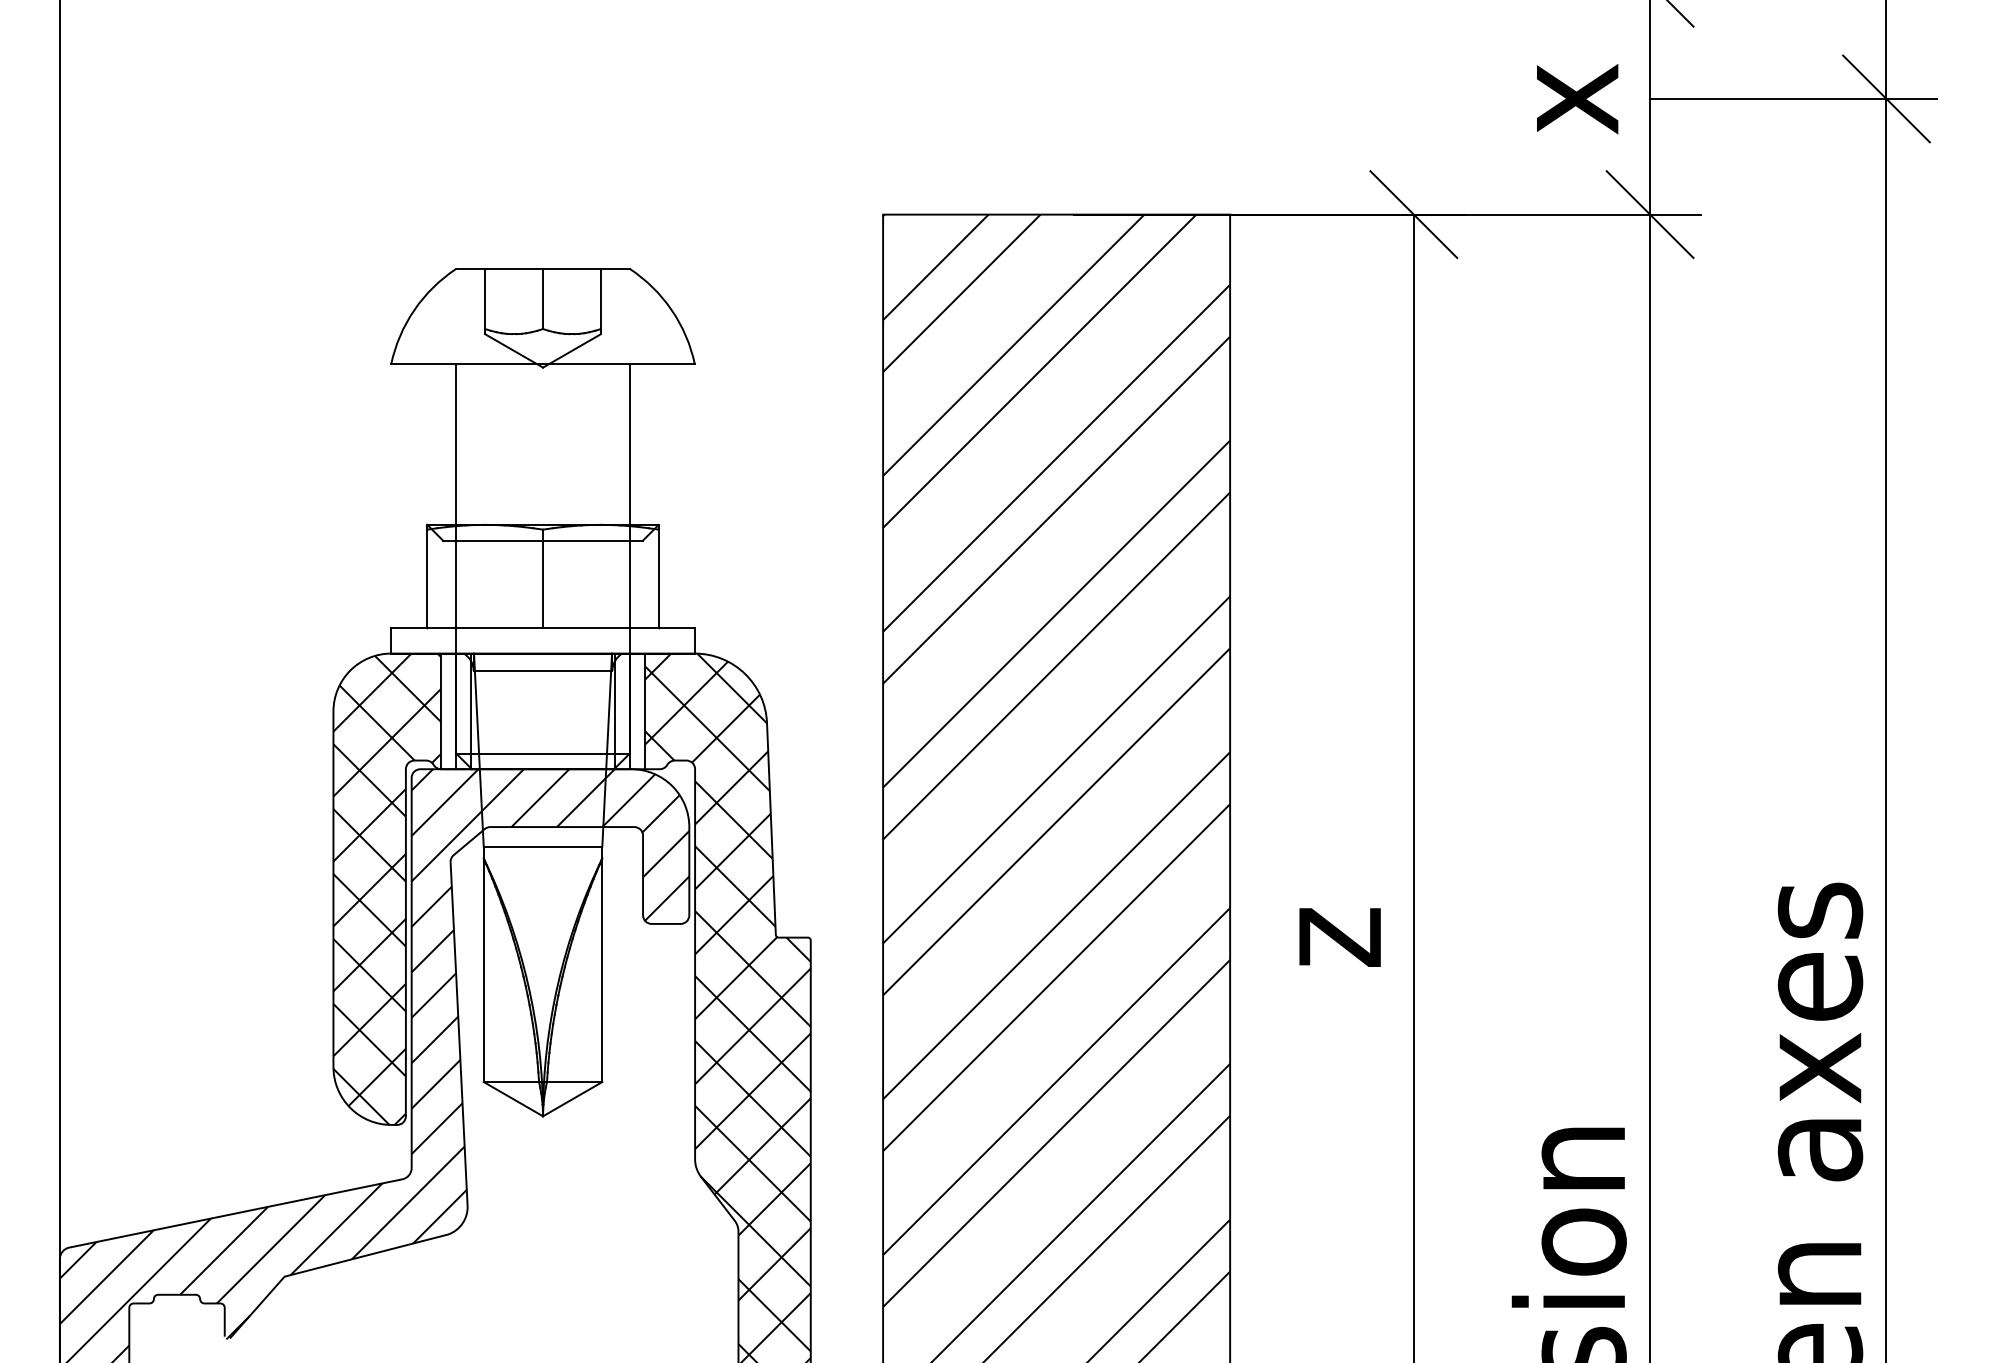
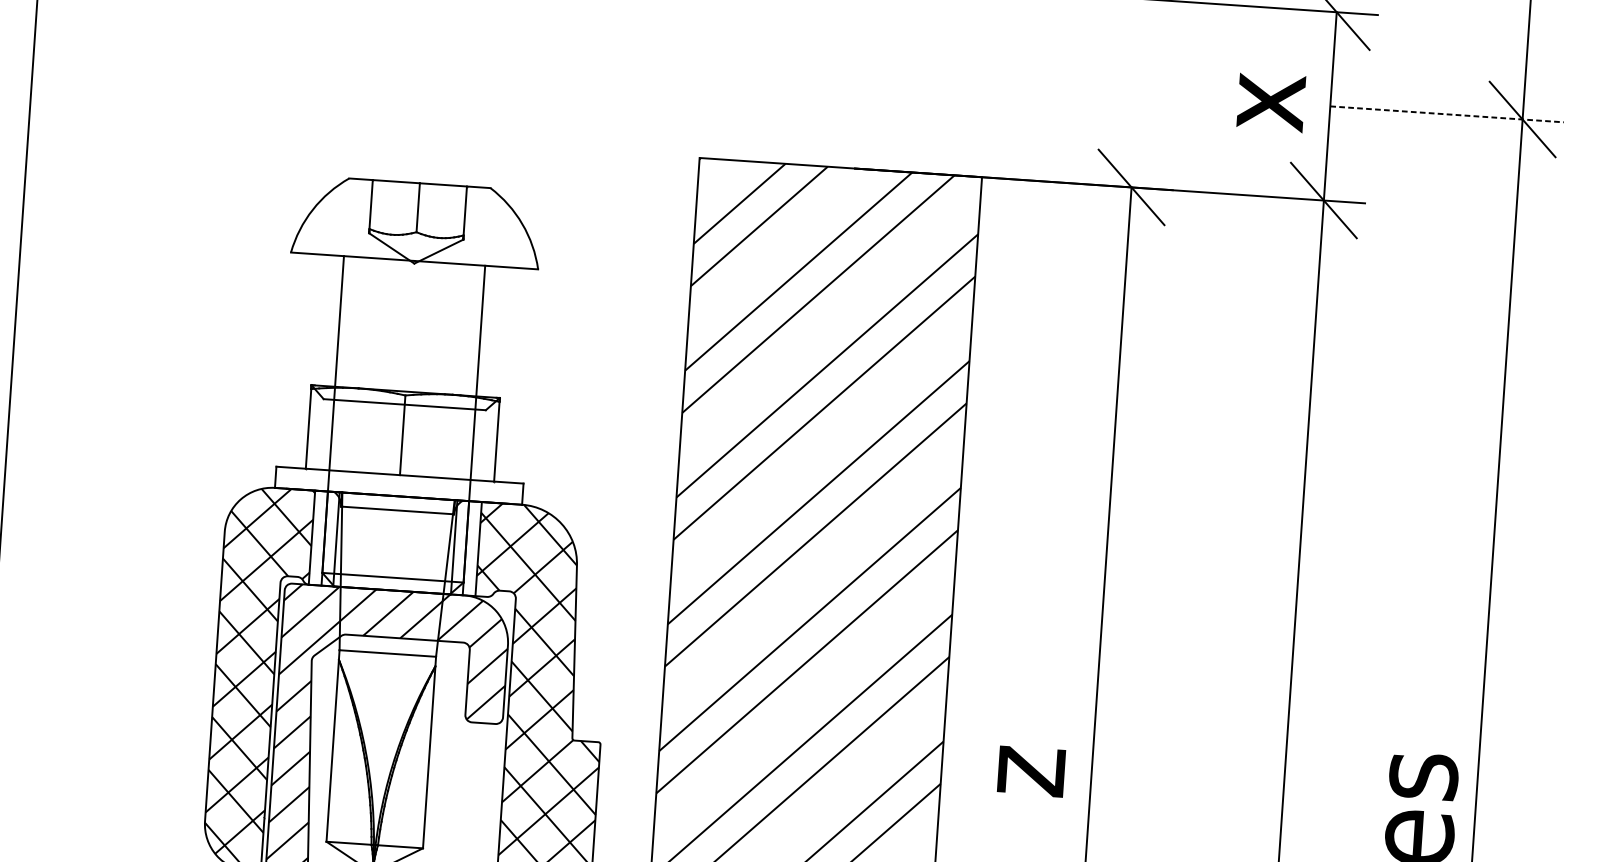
line: (1794, 98) -> (1447, 114), solid -> dashed

